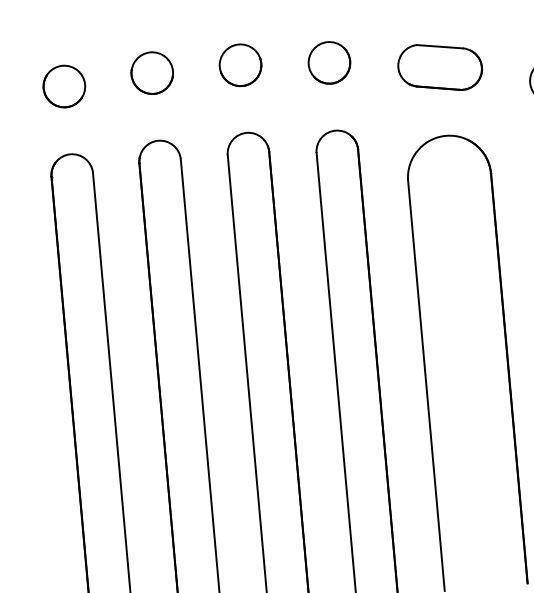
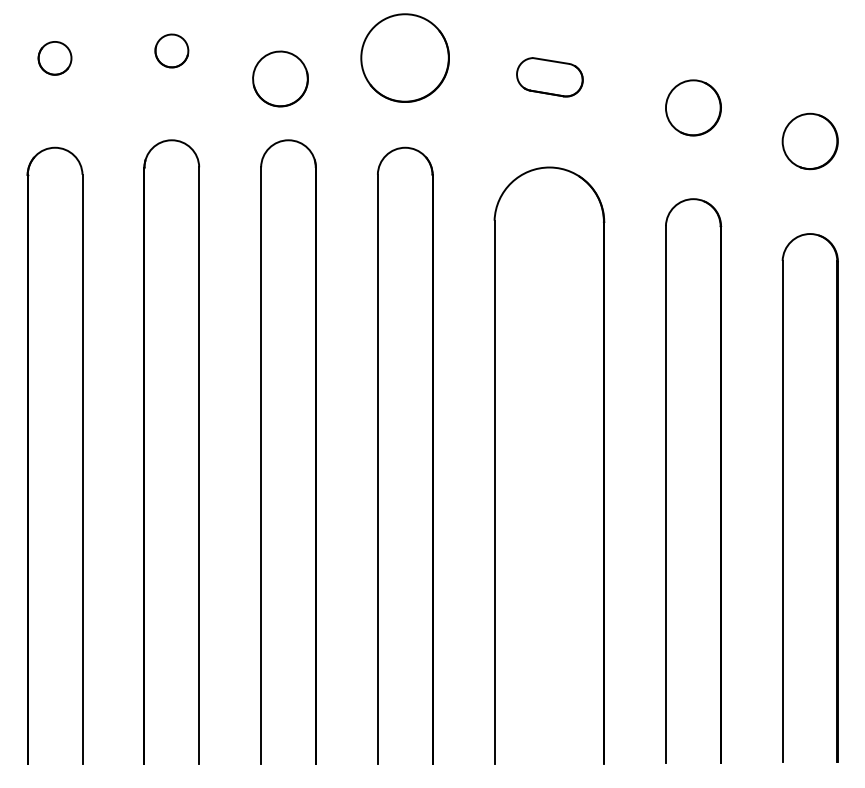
part: (329, 63) -> (405, 58), size x1.6
part: (240, 64) -> (280, 78), moved
part: (439, 67) -> (549, 77), size x0.6
part: (151, 72) -> (171, 50), size x0.6
part: (63, 86) -> (54, 58), size x0.6

